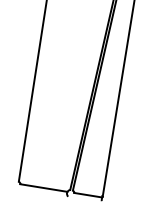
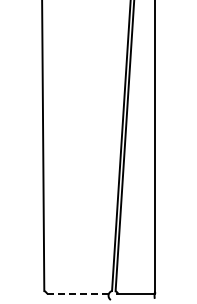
line: (43, 187) -> (77, 293), solid -> dashed

